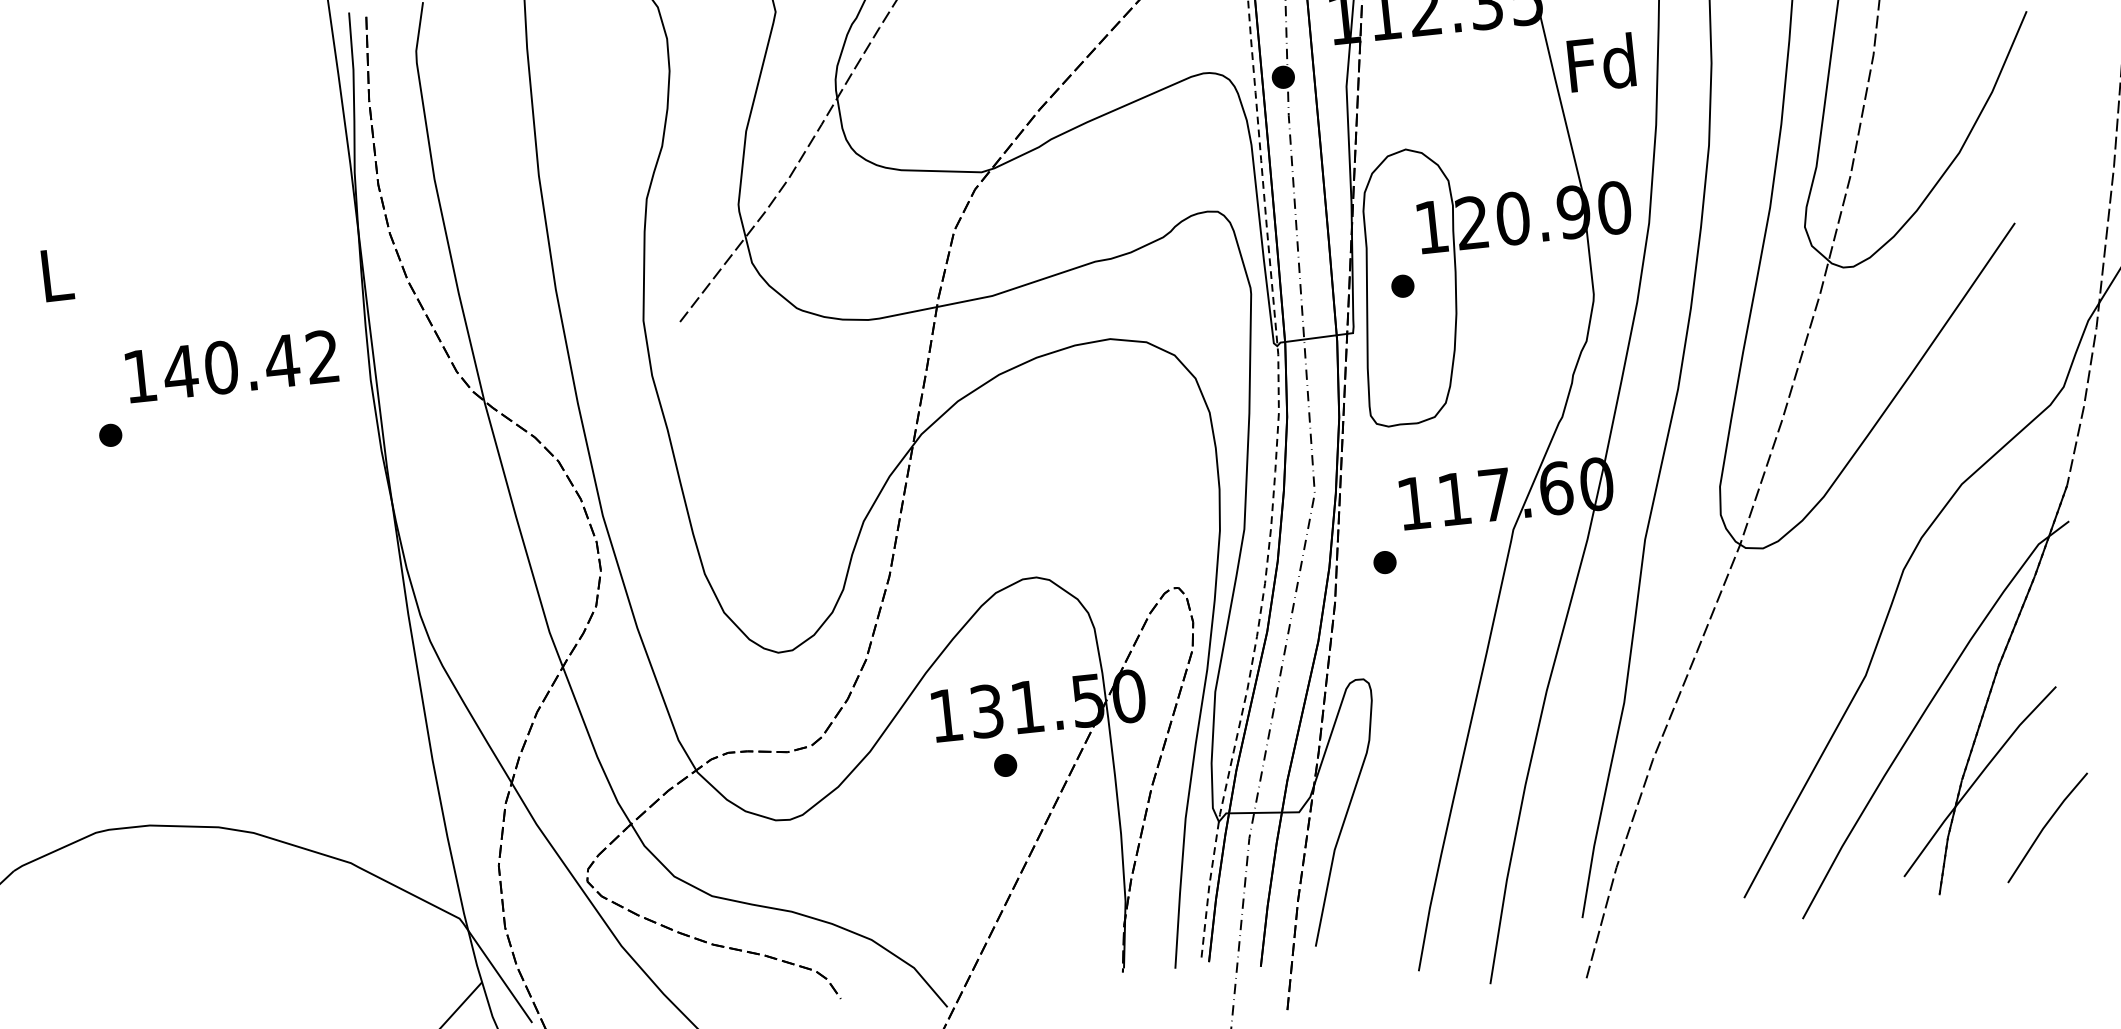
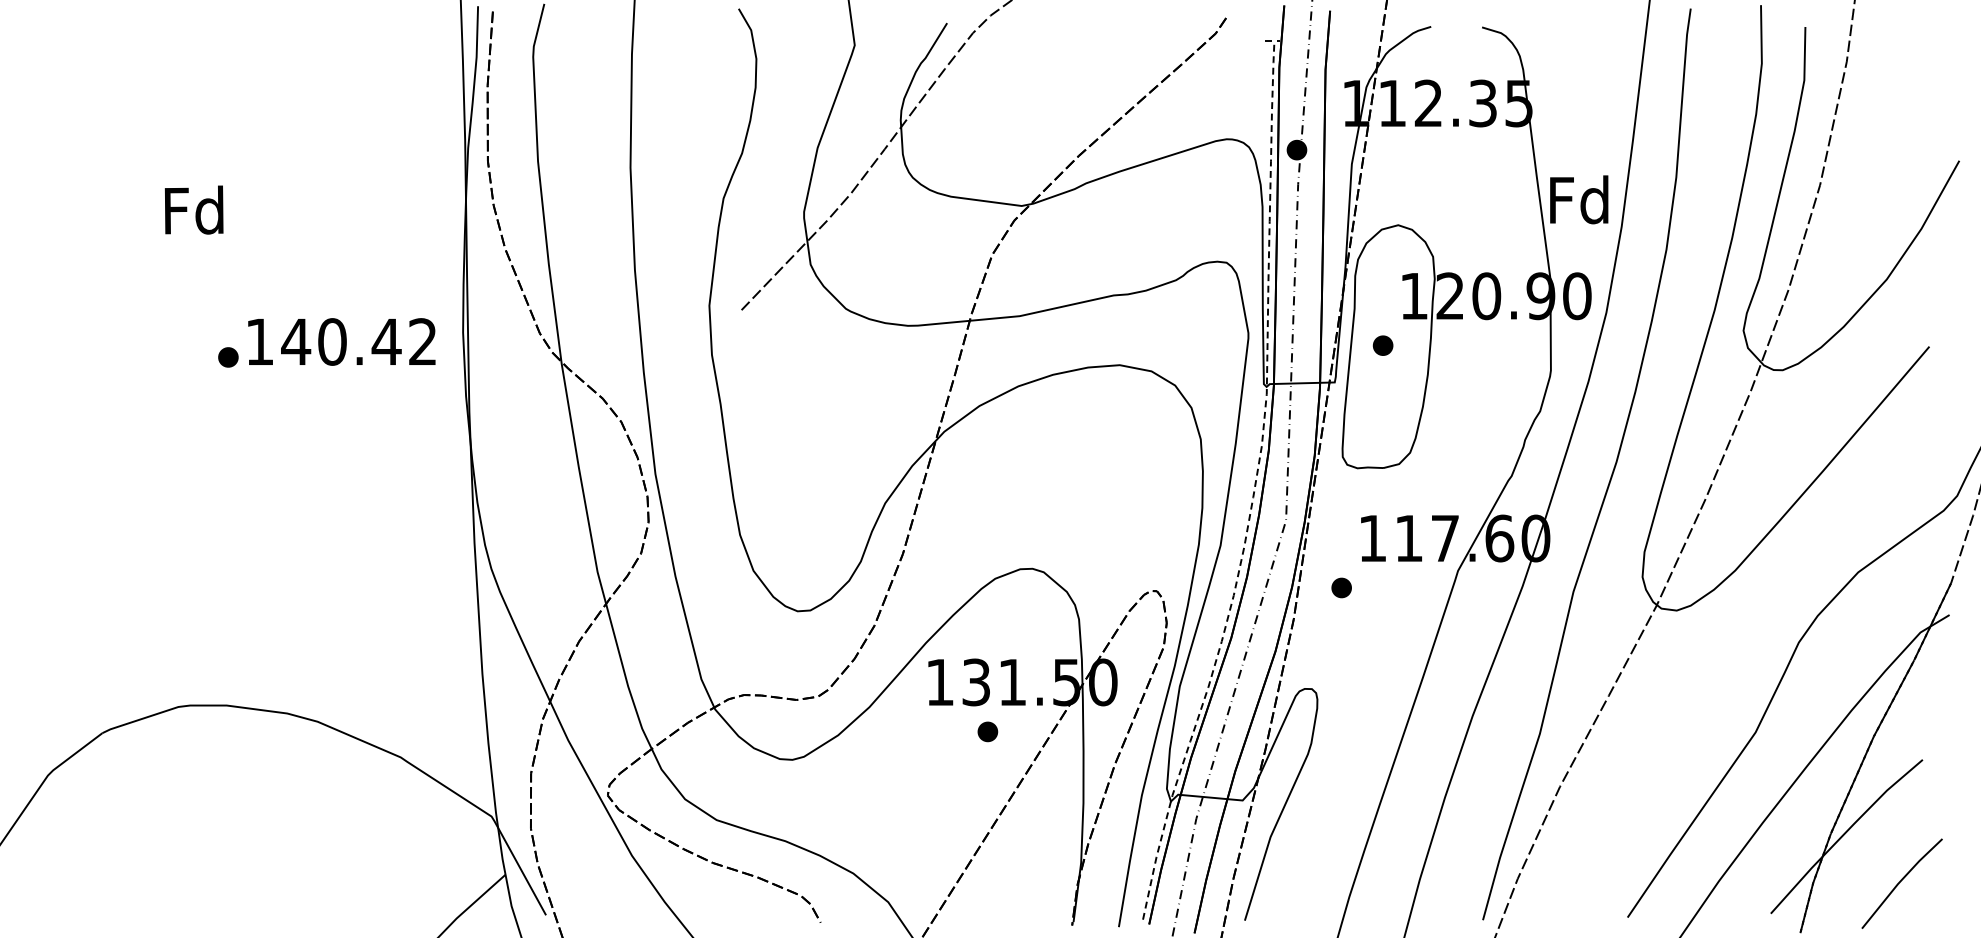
text: (1601, 62) -> (1579, 199), moved
text: (54, 273) -> (193, 209), L -> Fd
text: (231, 366) -> (341, 341), moved

